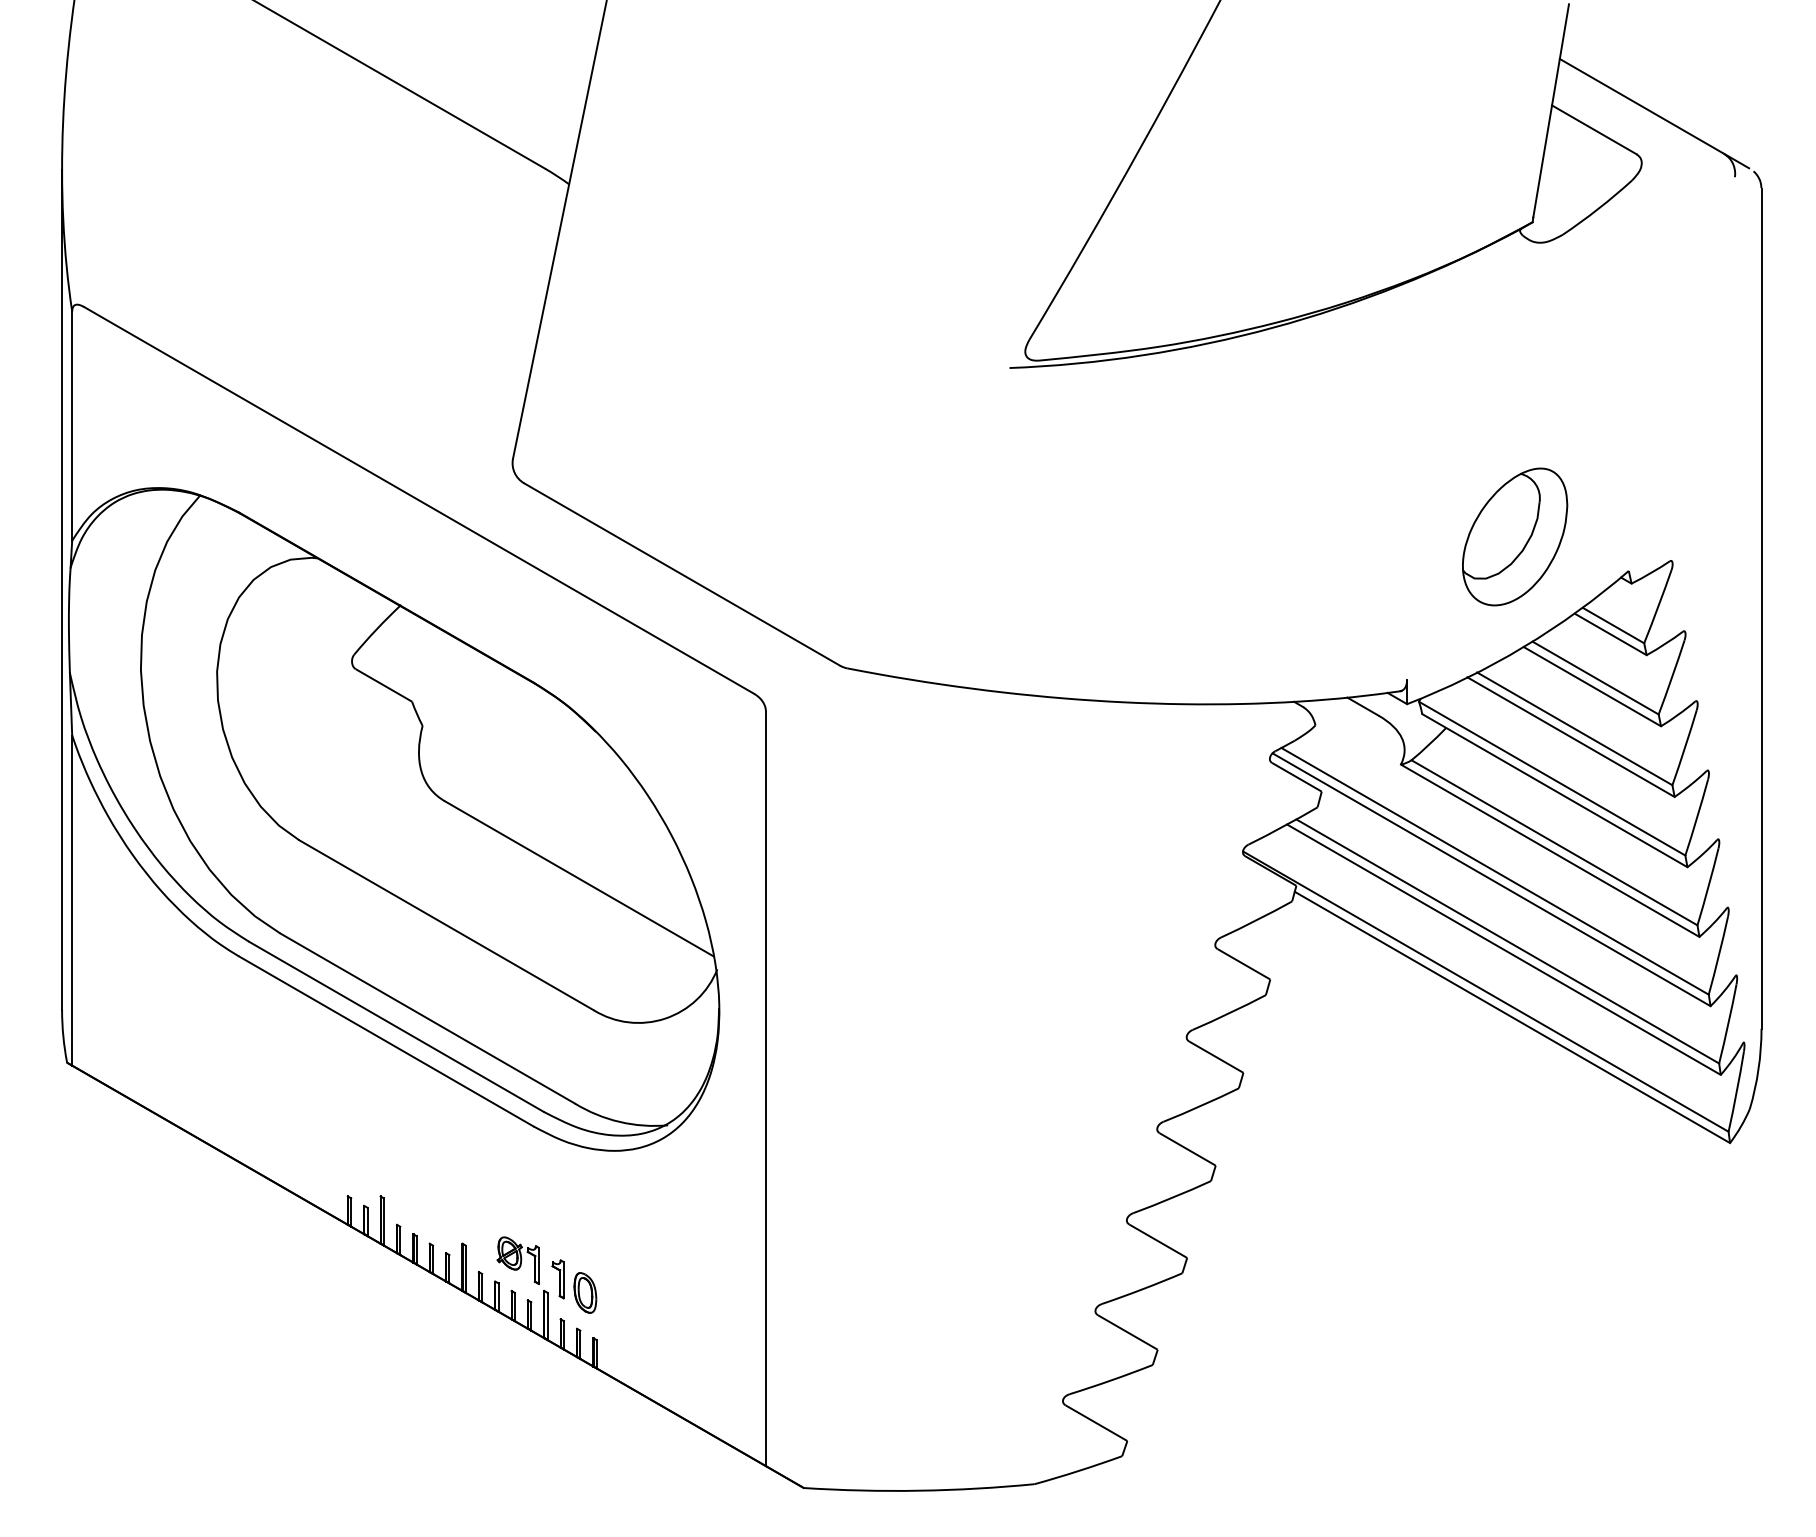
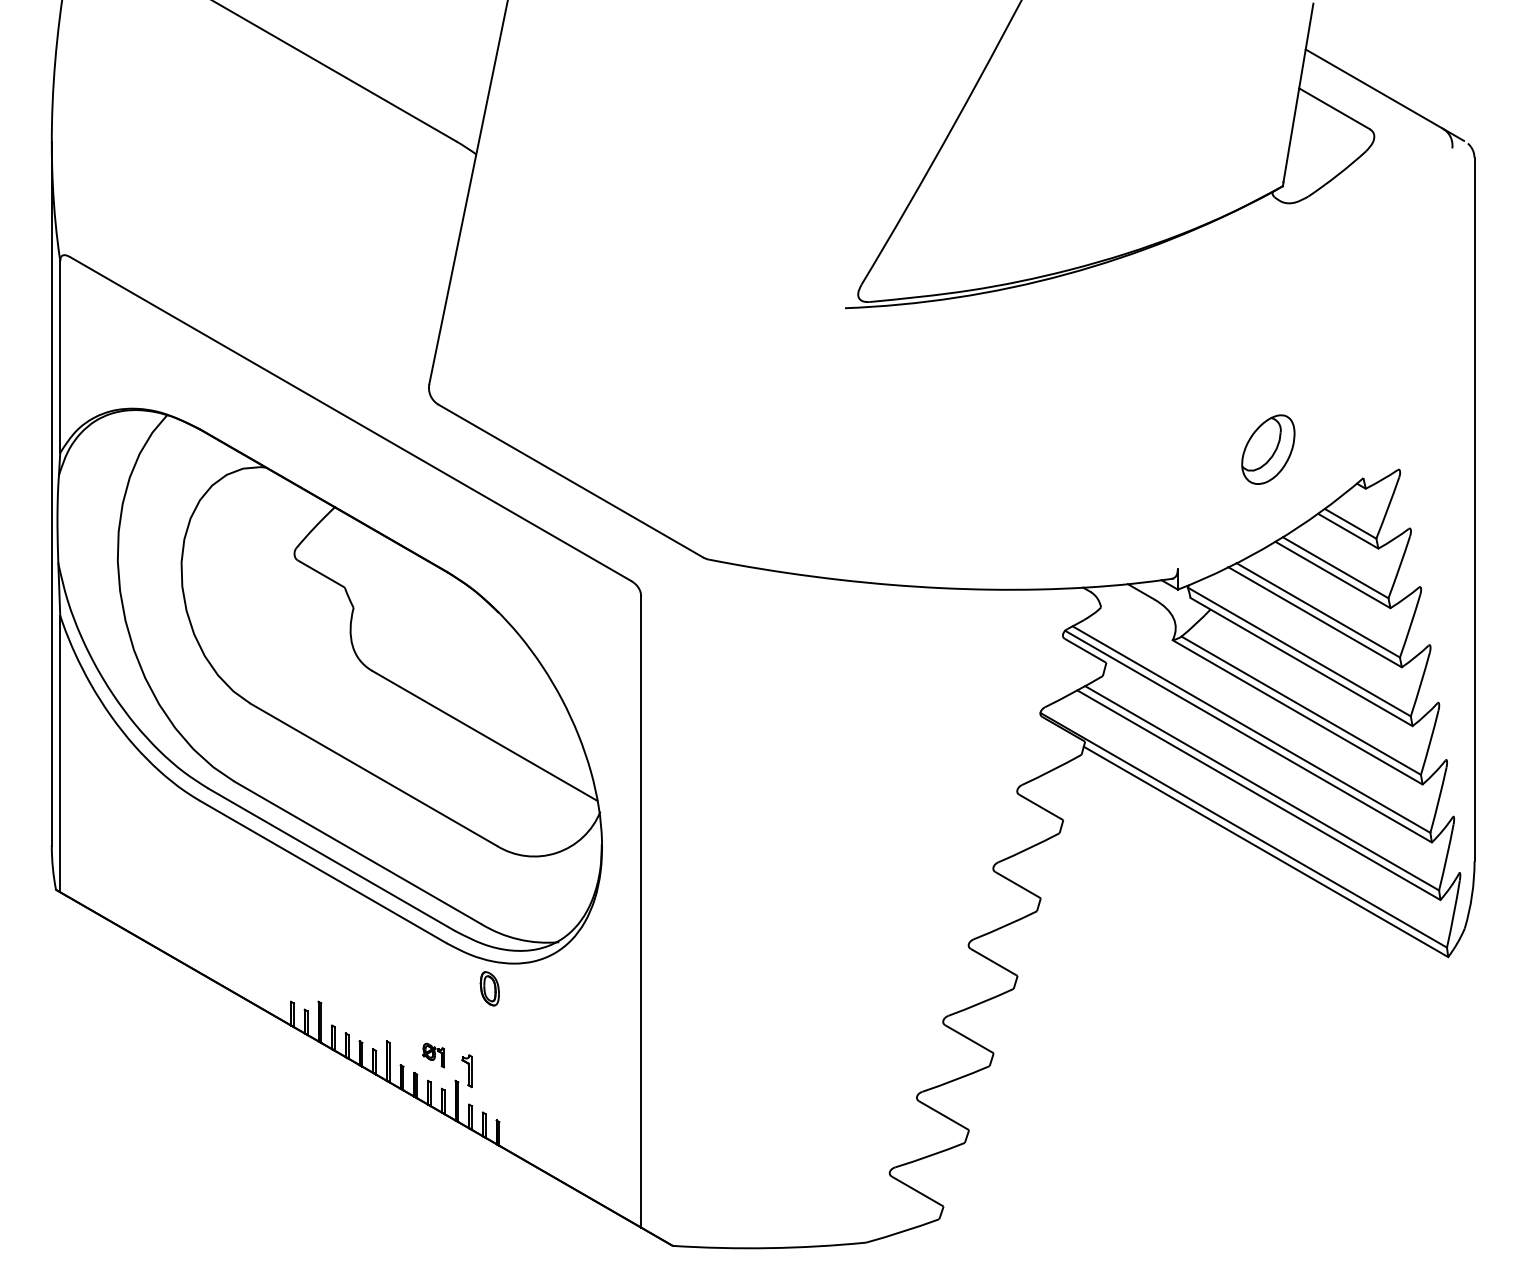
part: (1515, 536) -> (1268, 449), size x0.6
part: (517, 1260) -> (433, 1055), size x0.6
part: (585, 1292) -> (490, 988), moved

